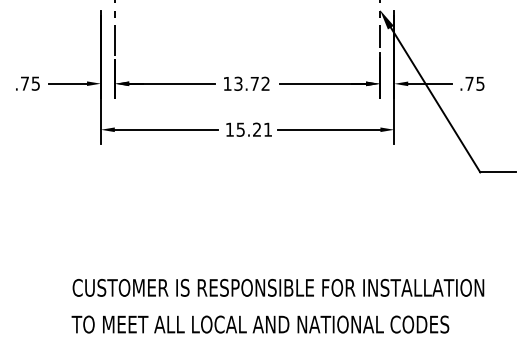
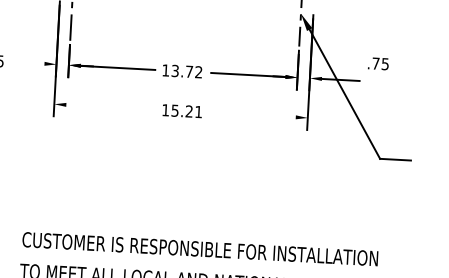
line: (67, 83) -> (27, 62), removed
text: (472, 83) -> (378, 63), moved
line: (165, 129) -> (110, 107), removed
line: (328, 129) -> (250, 114), removed

